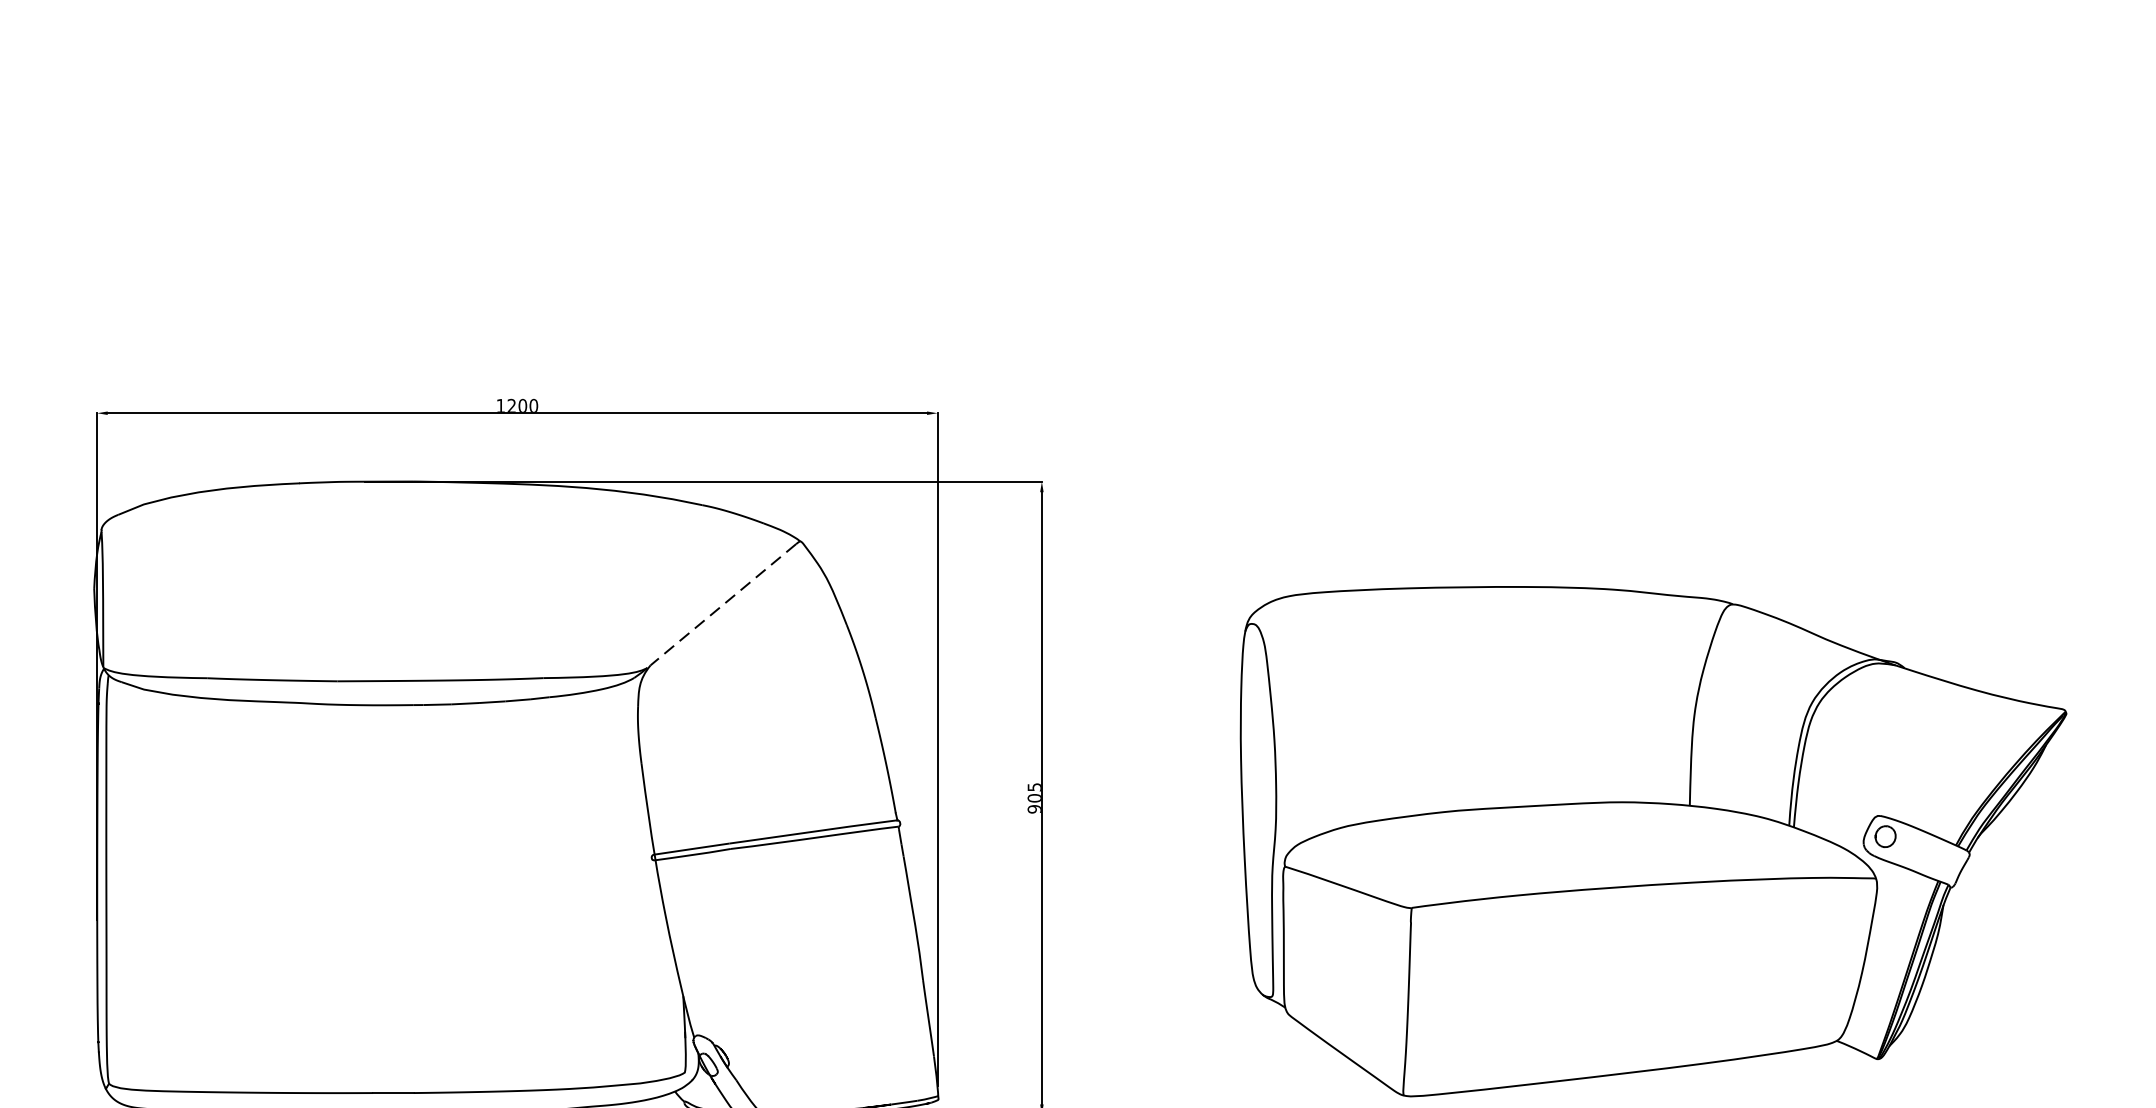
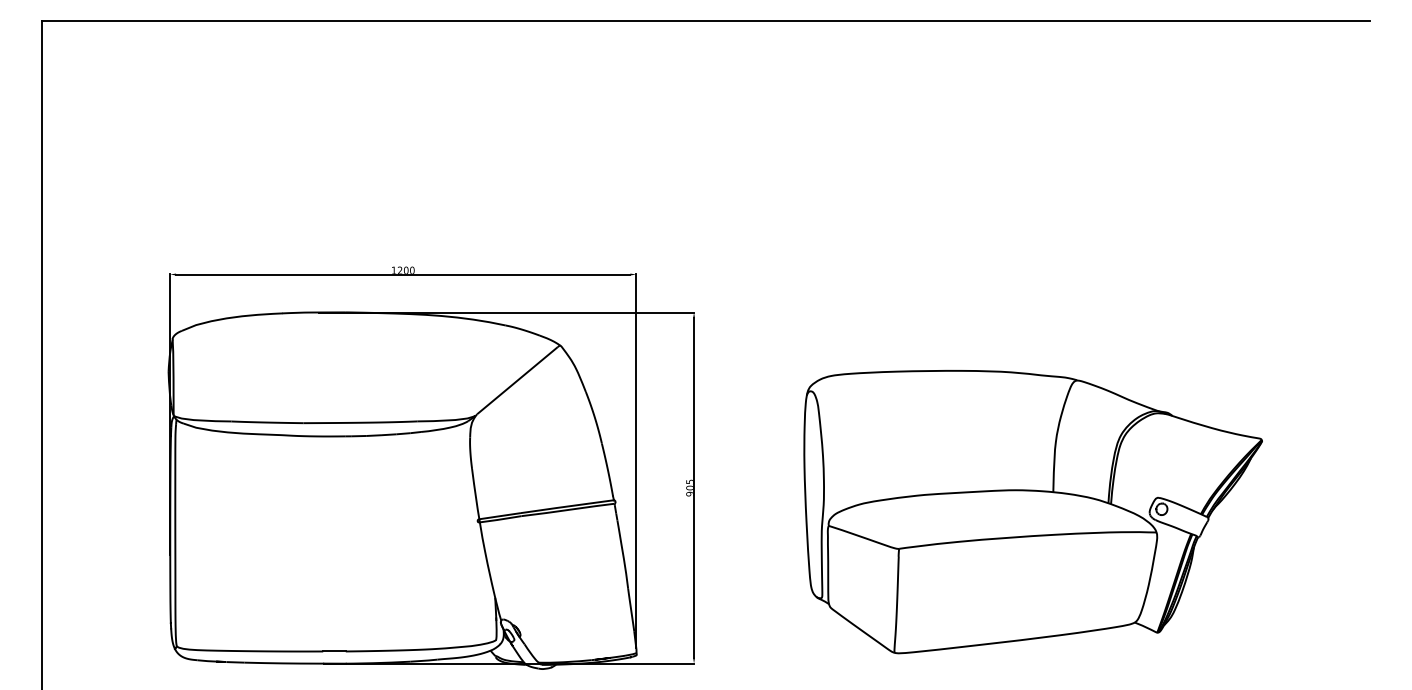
line: (723, 606) -> (517, 381), dashed -> solid

